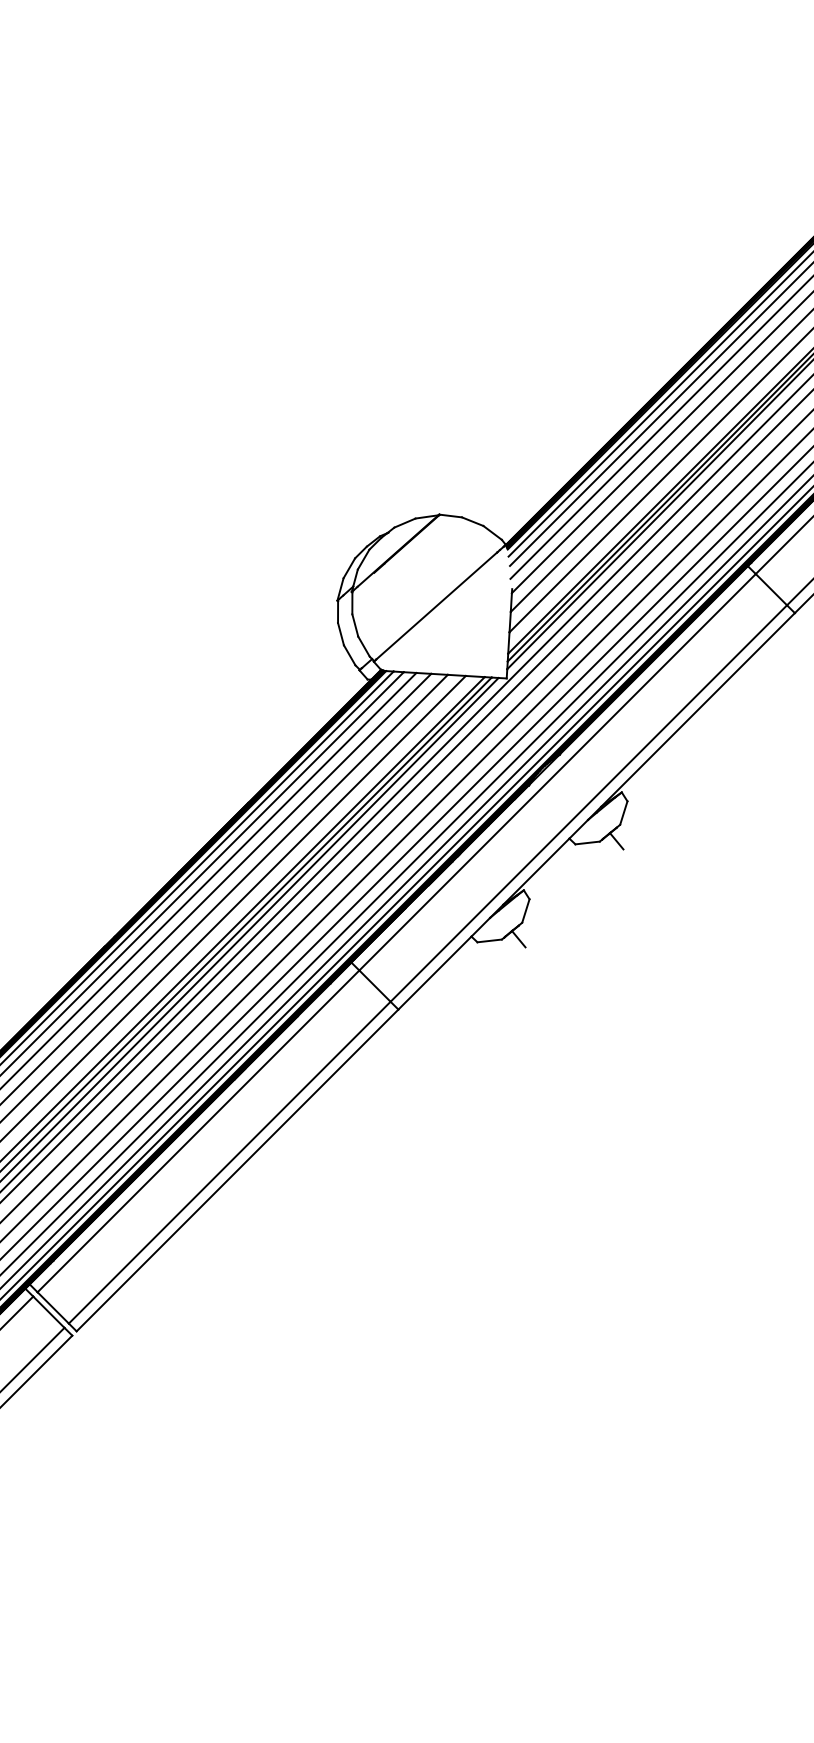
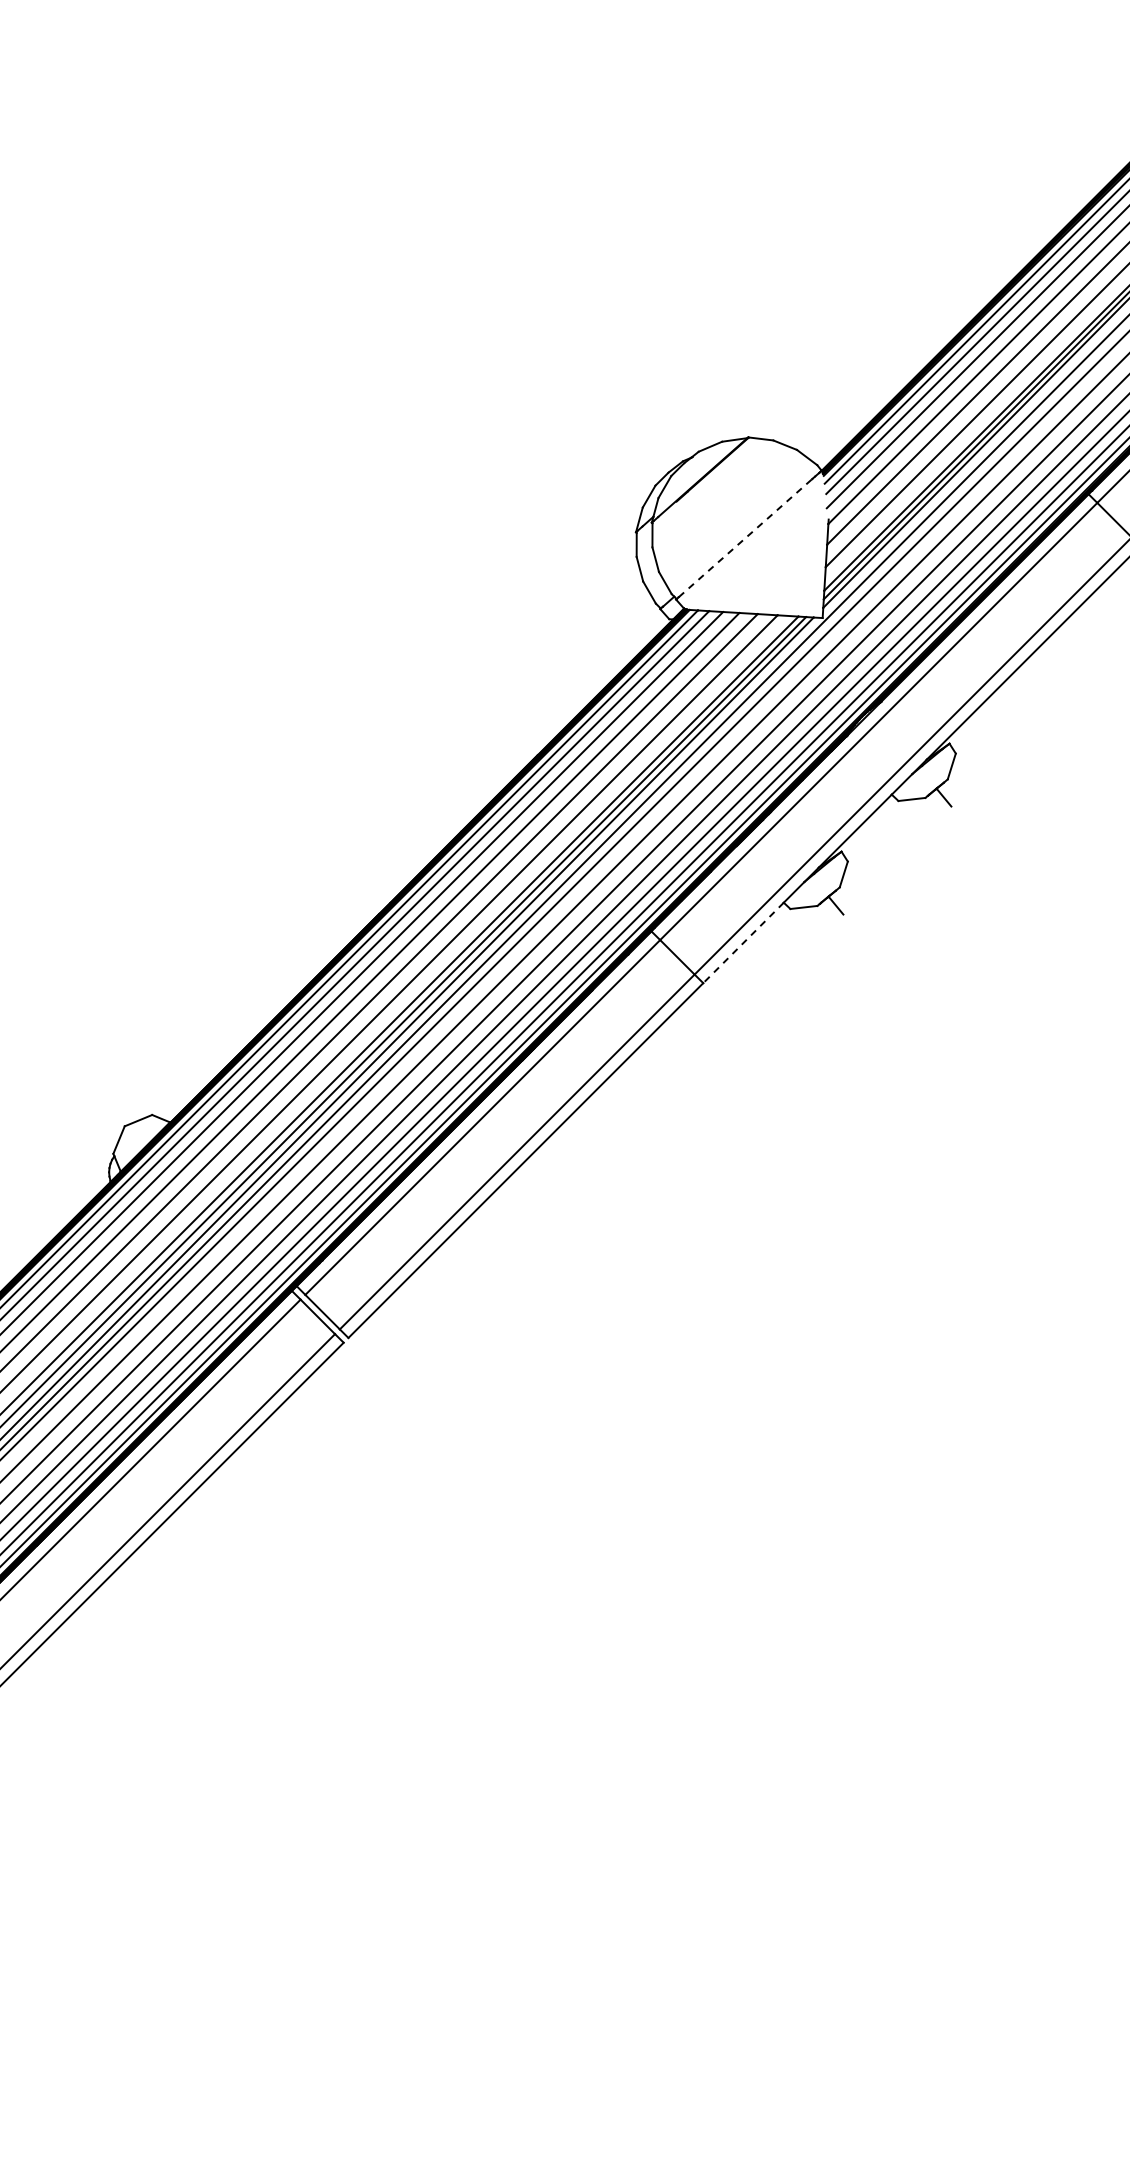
line: (436, 605) -> (745, 537), solid -> dashed
line: (434, 972) -> (743, 942), solid -> dashed

